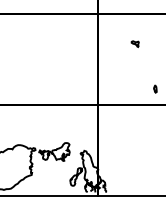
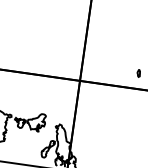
part: (134, 43) -> (124, 25), removed

